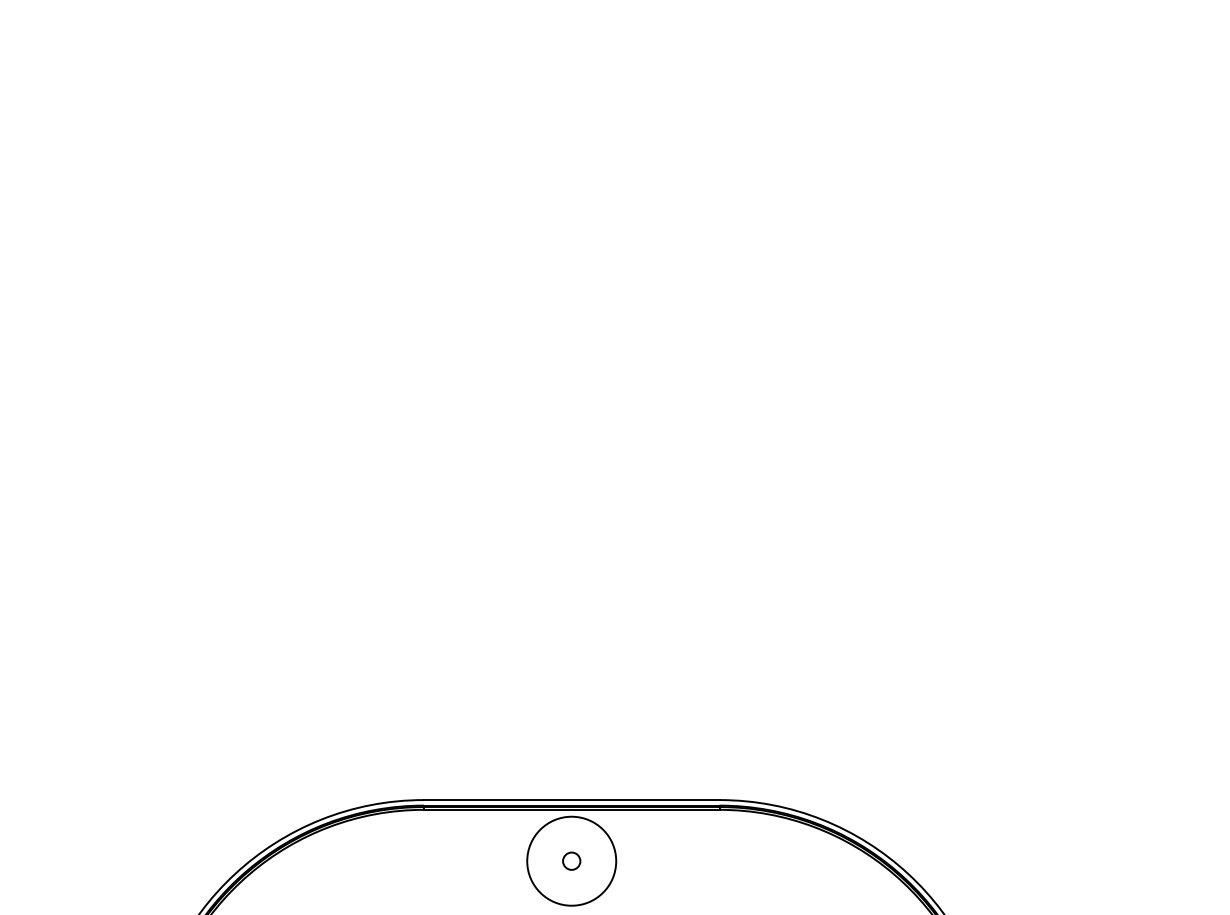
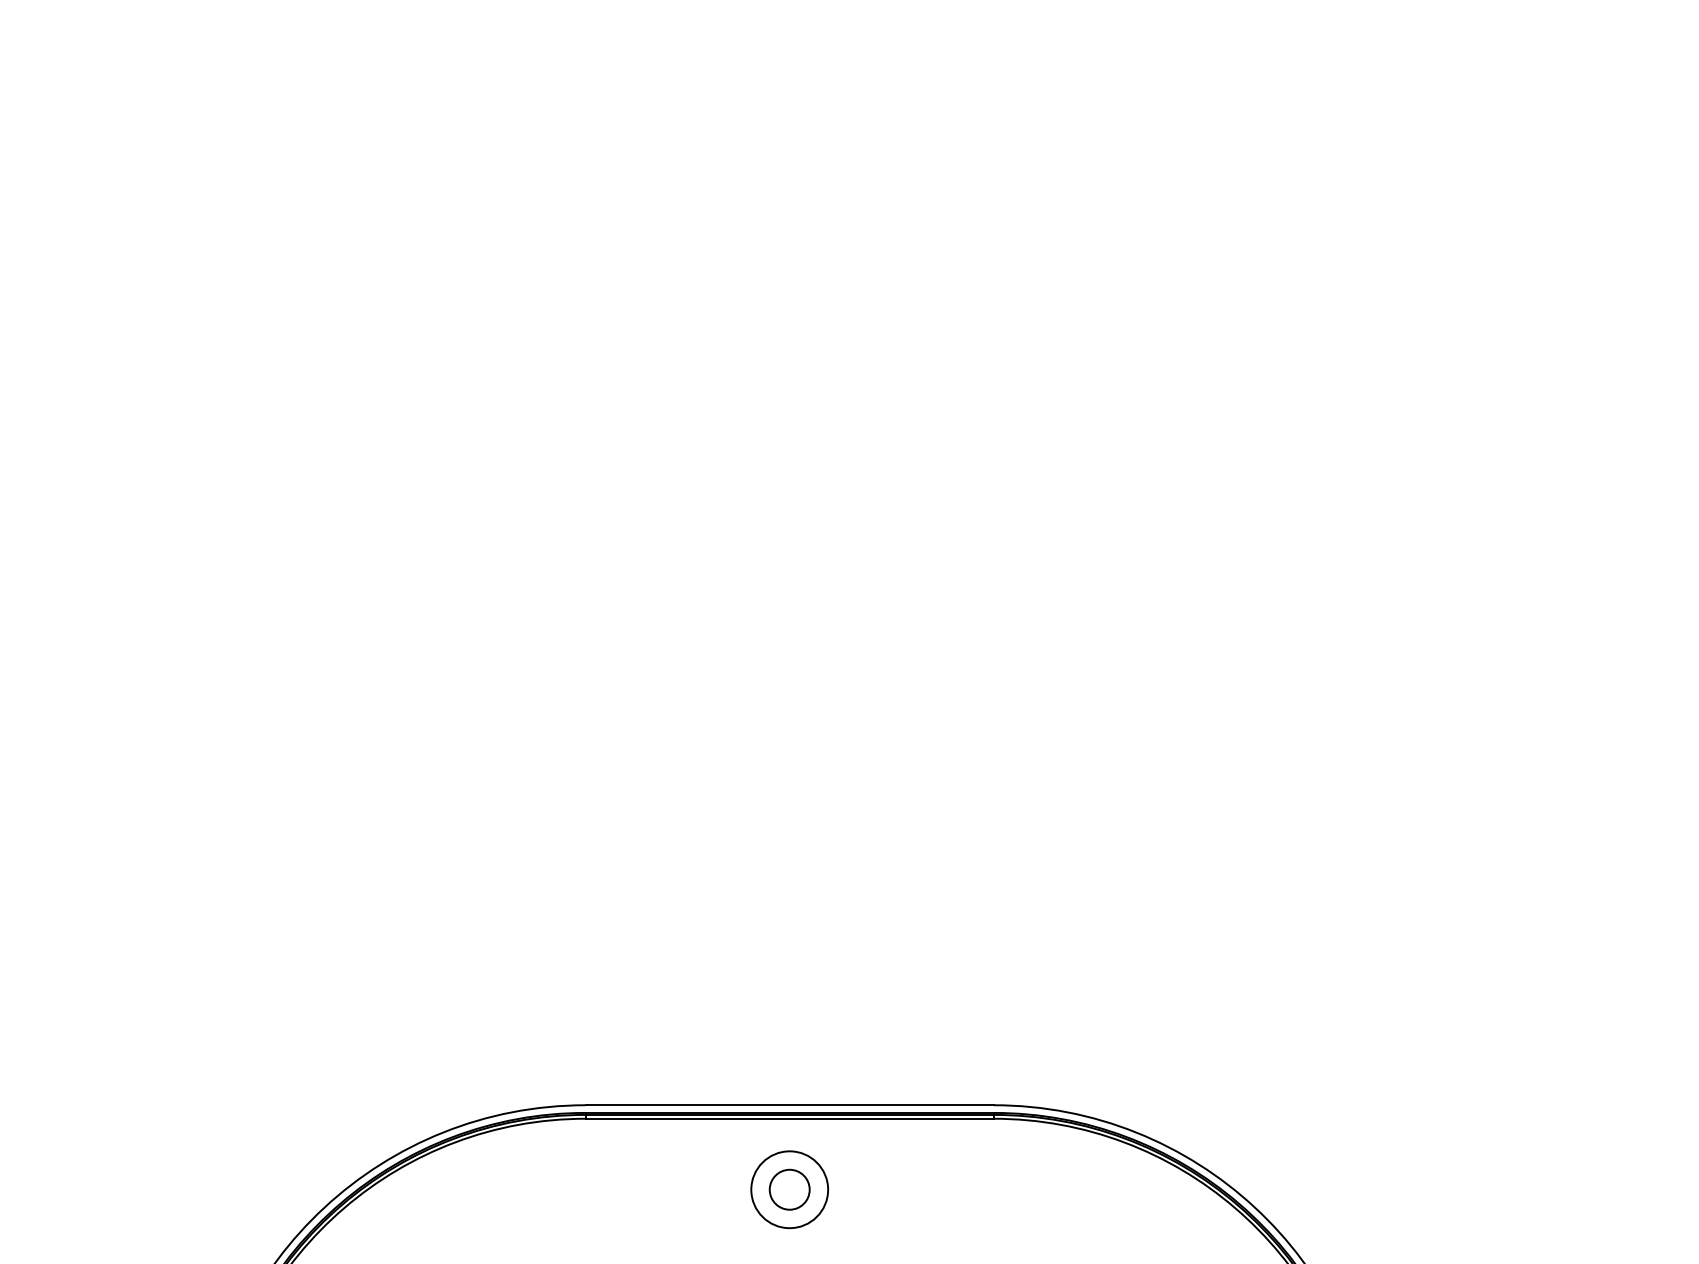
circle: (571, 860) -> (789, 1188), size x1.67
circle: (571, 861) -> (789, 1190), size x0.62

